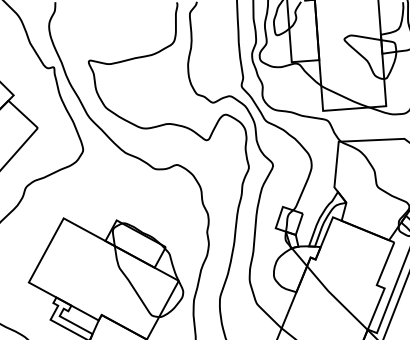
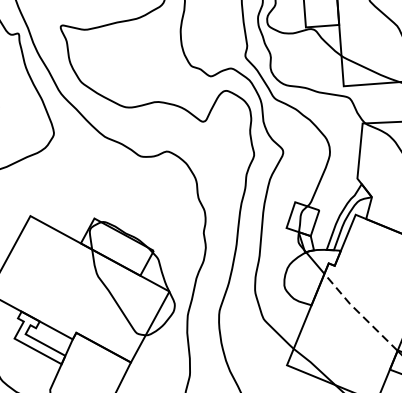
line: (336, 298) -> (359, 312), solid -> dashed

